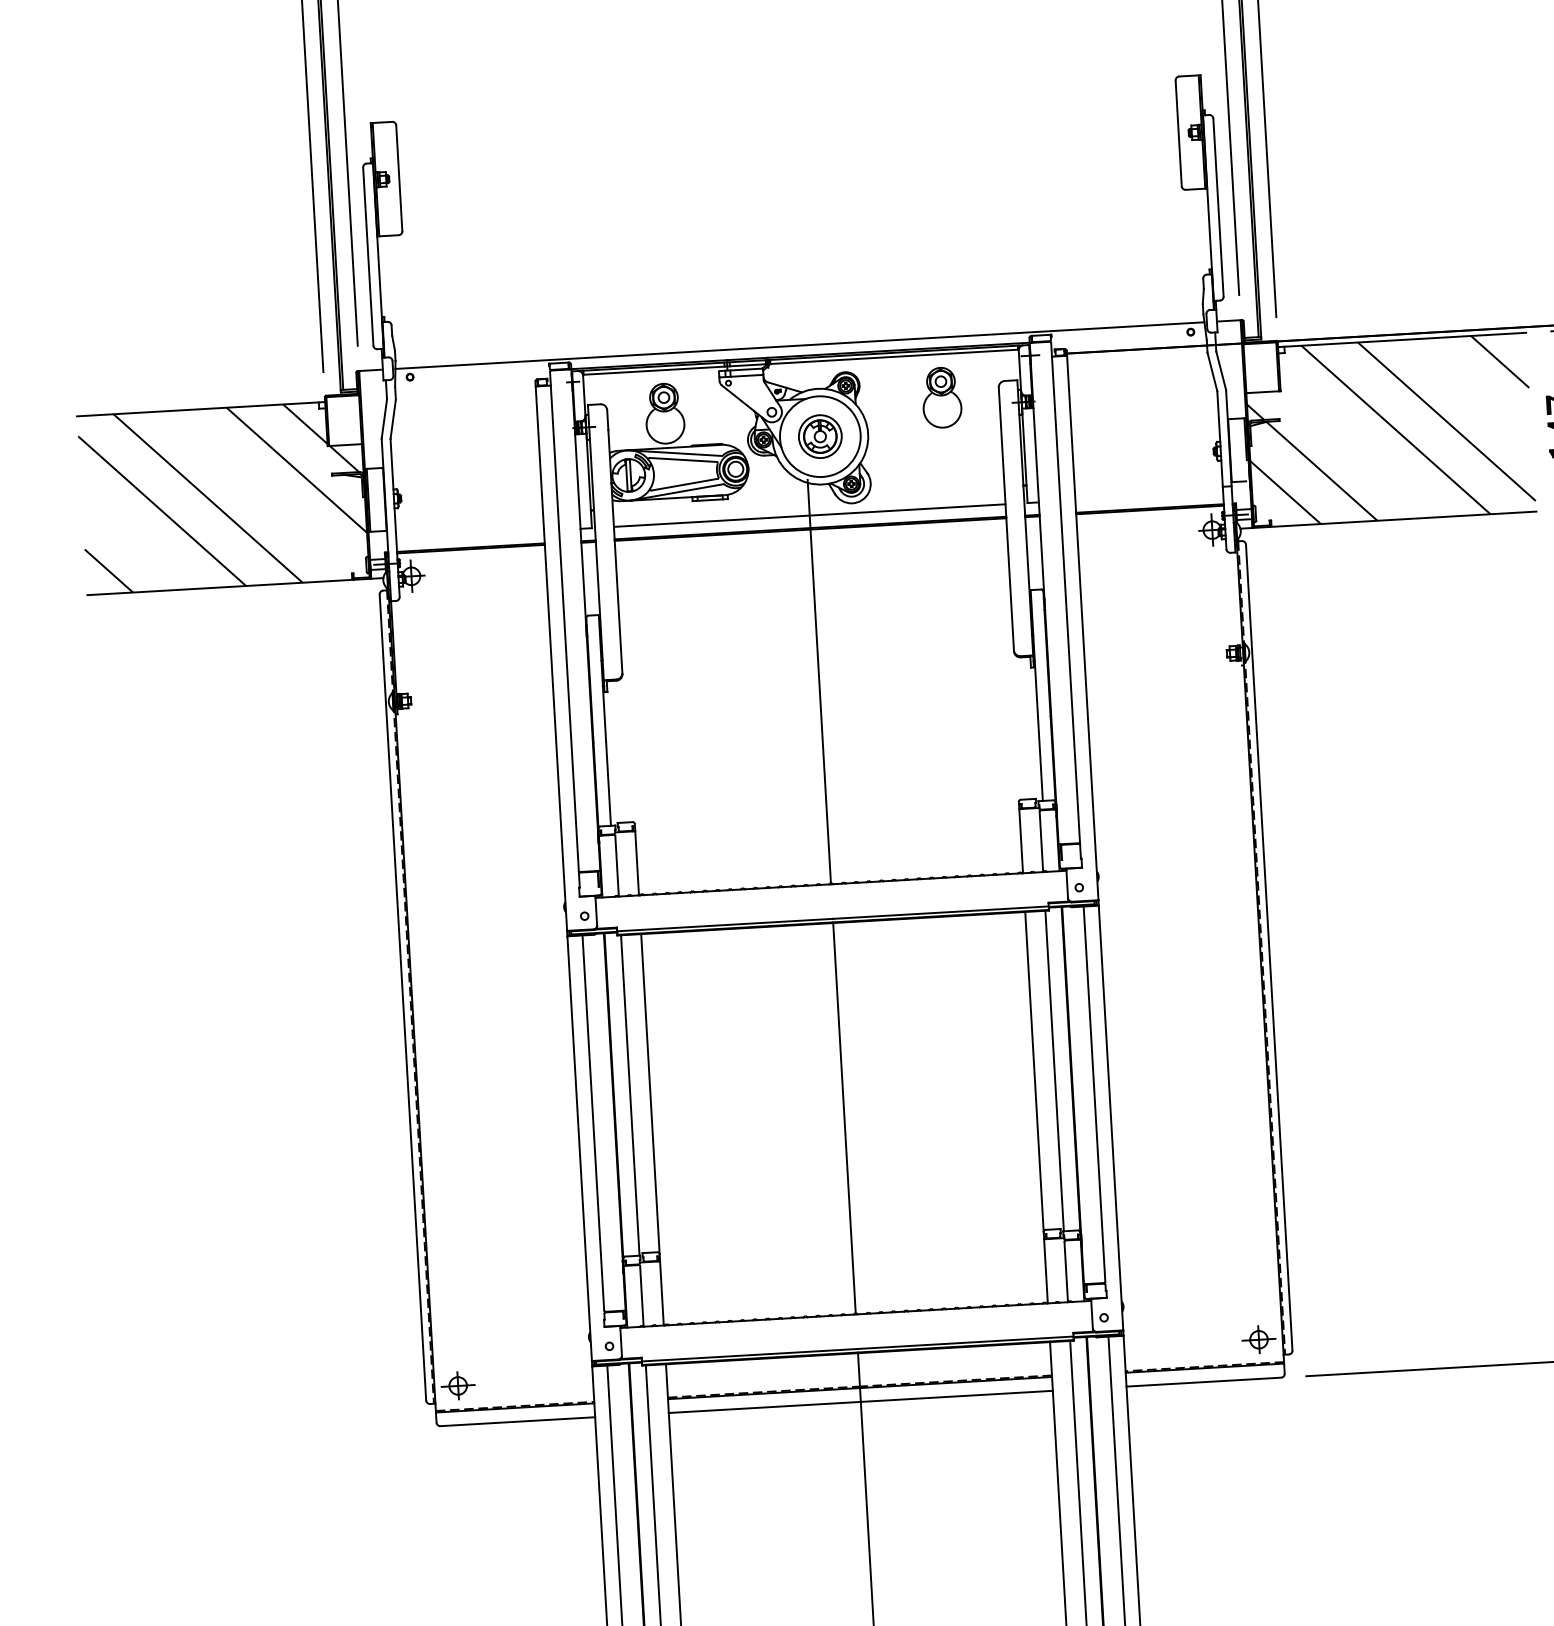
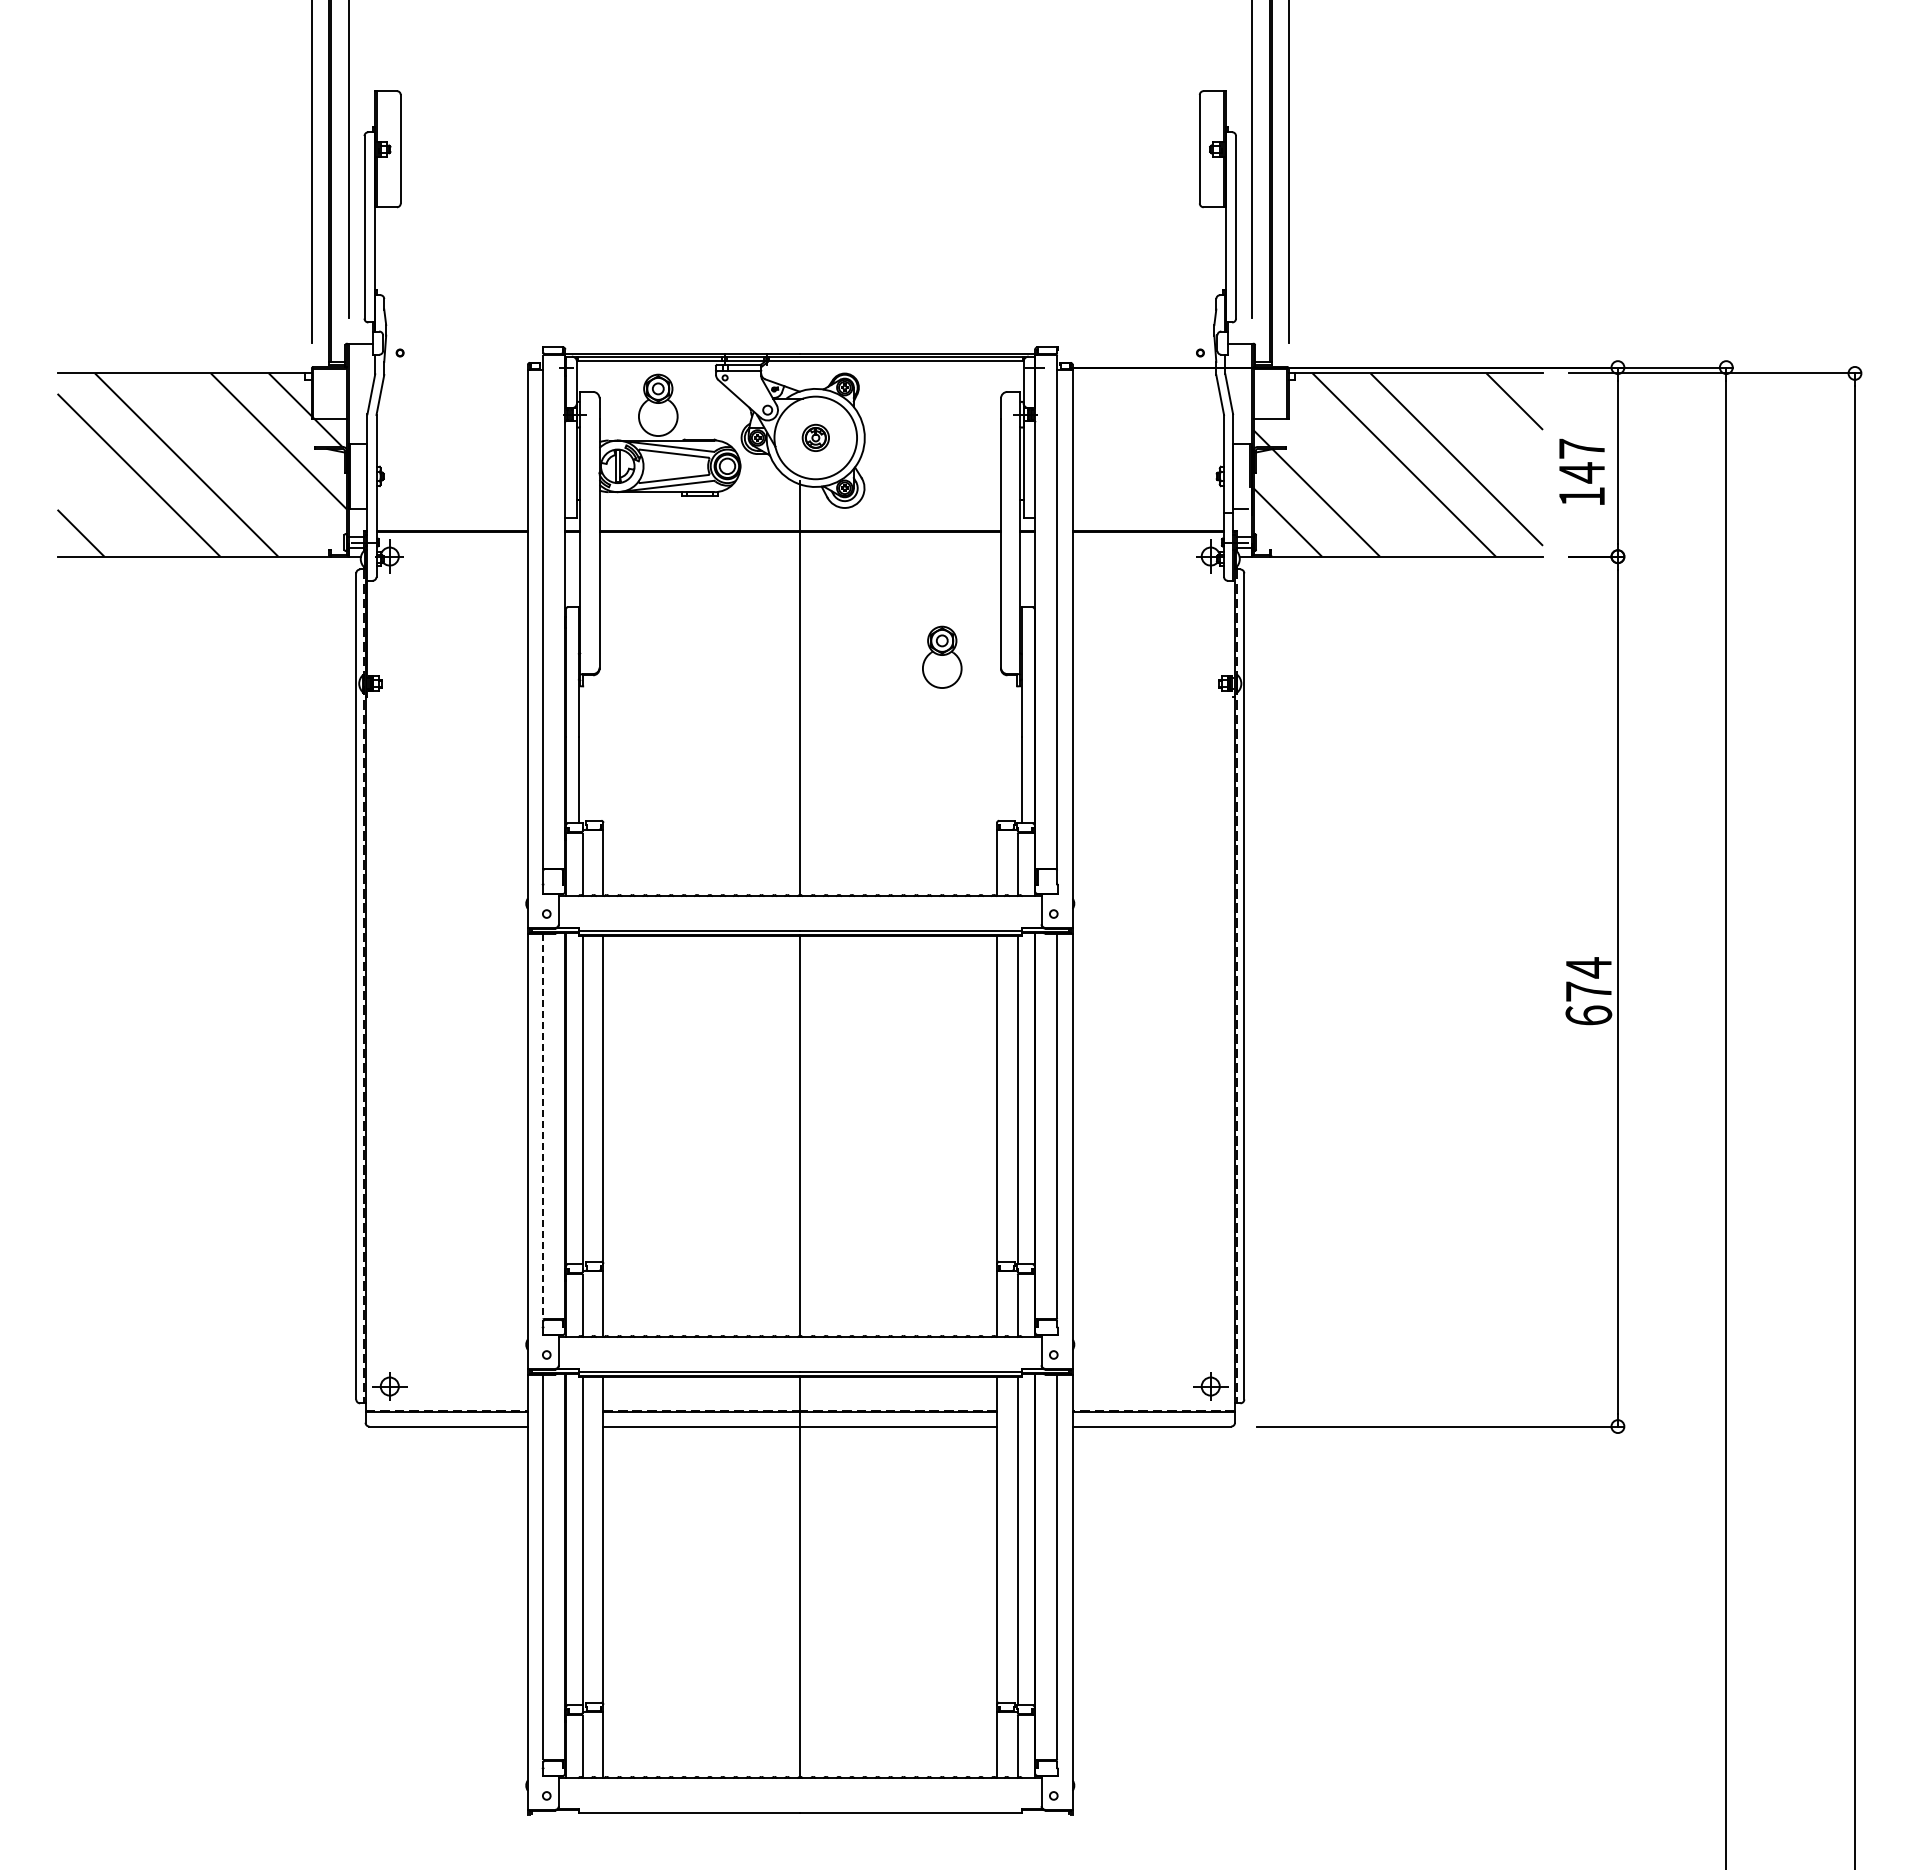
line: (799, 345) -> (799, 343), removed
part: (942, 396) -> (942, 656), moved
part: (820, 436) -> (815, 437), size x0.6
line: (809, 515) -> (800, 517), removed
line: (593, 1123) -> (543, 1126), solid -> dashed

